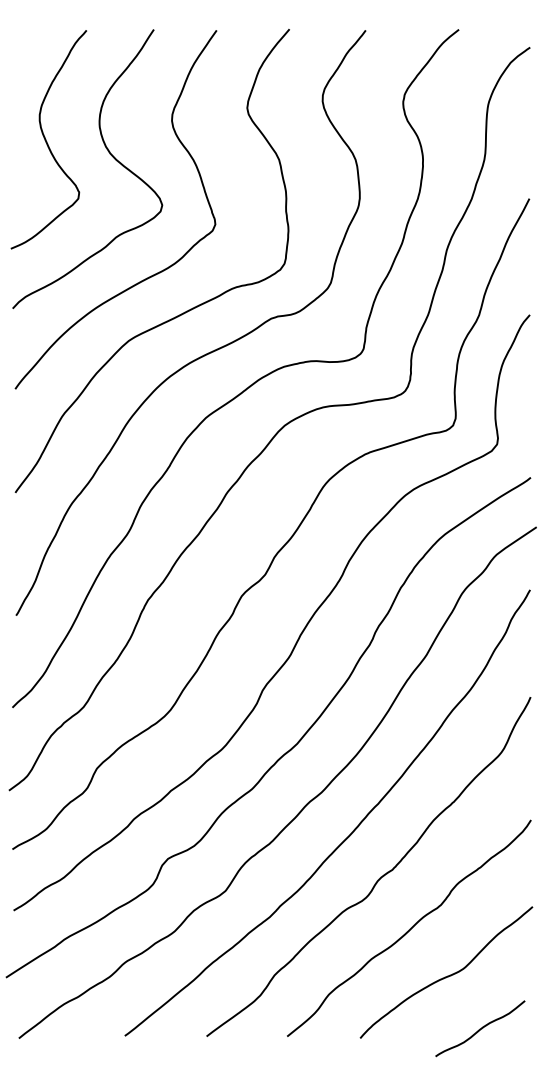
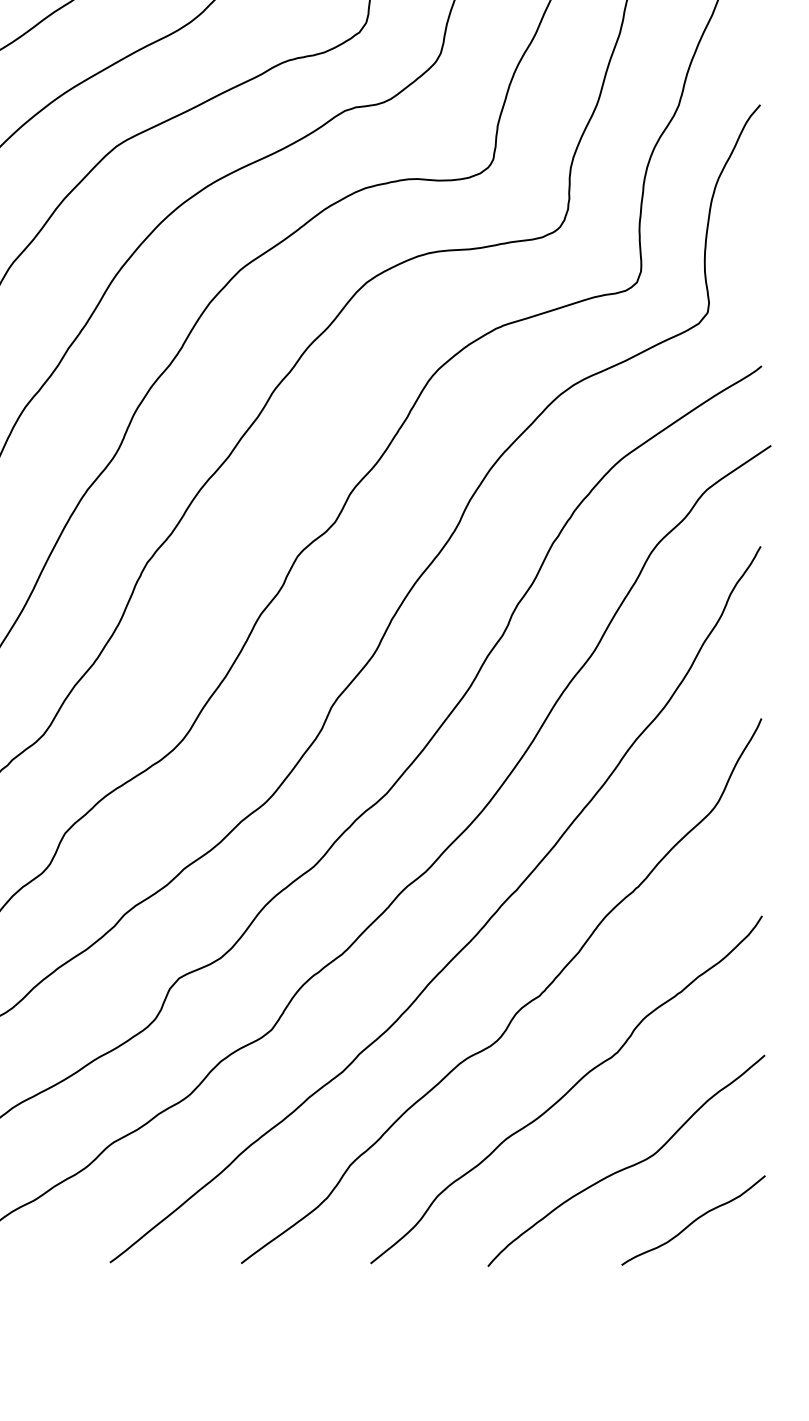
curve: (480, 1028) -> (693, 1220), moved

